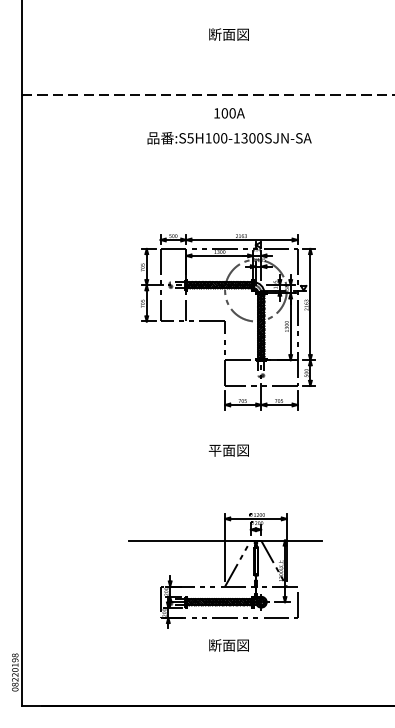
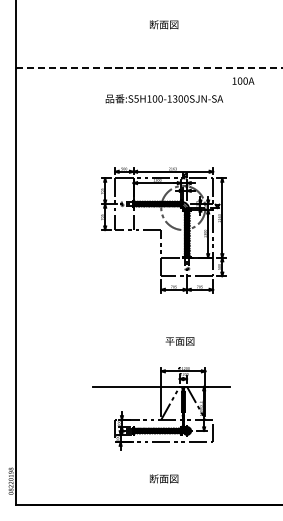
text: (229, 112) -> (243, 80), moved
text: (228, 450) -> (179, 341), moved
text: (229, 644) -> (164, 478), moved

